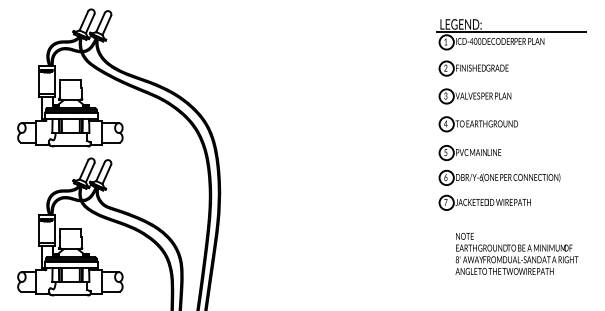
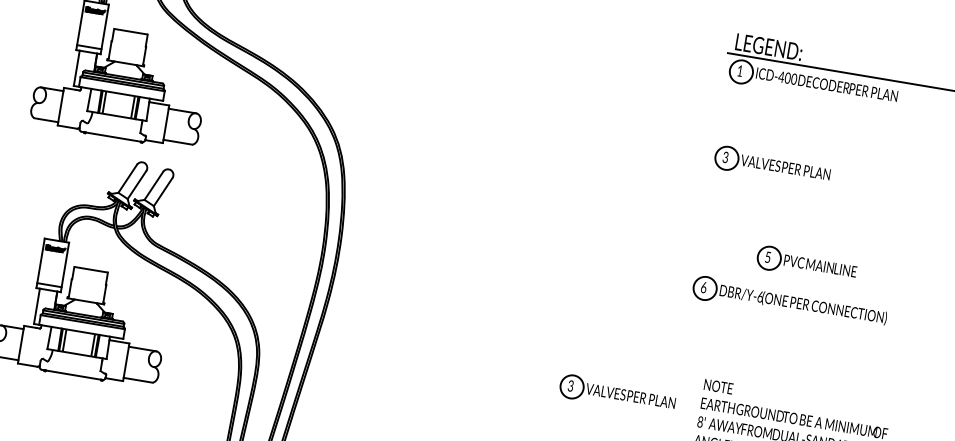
part: (473, 68) -> (777, 120), removed
part: (477, 124) -> (768, 211), removed
part: (469, 153) -> (805, 265), moved
part: (484, 202) -> (758, 337), removed
part: (403, 251) -> (616, 394), added

